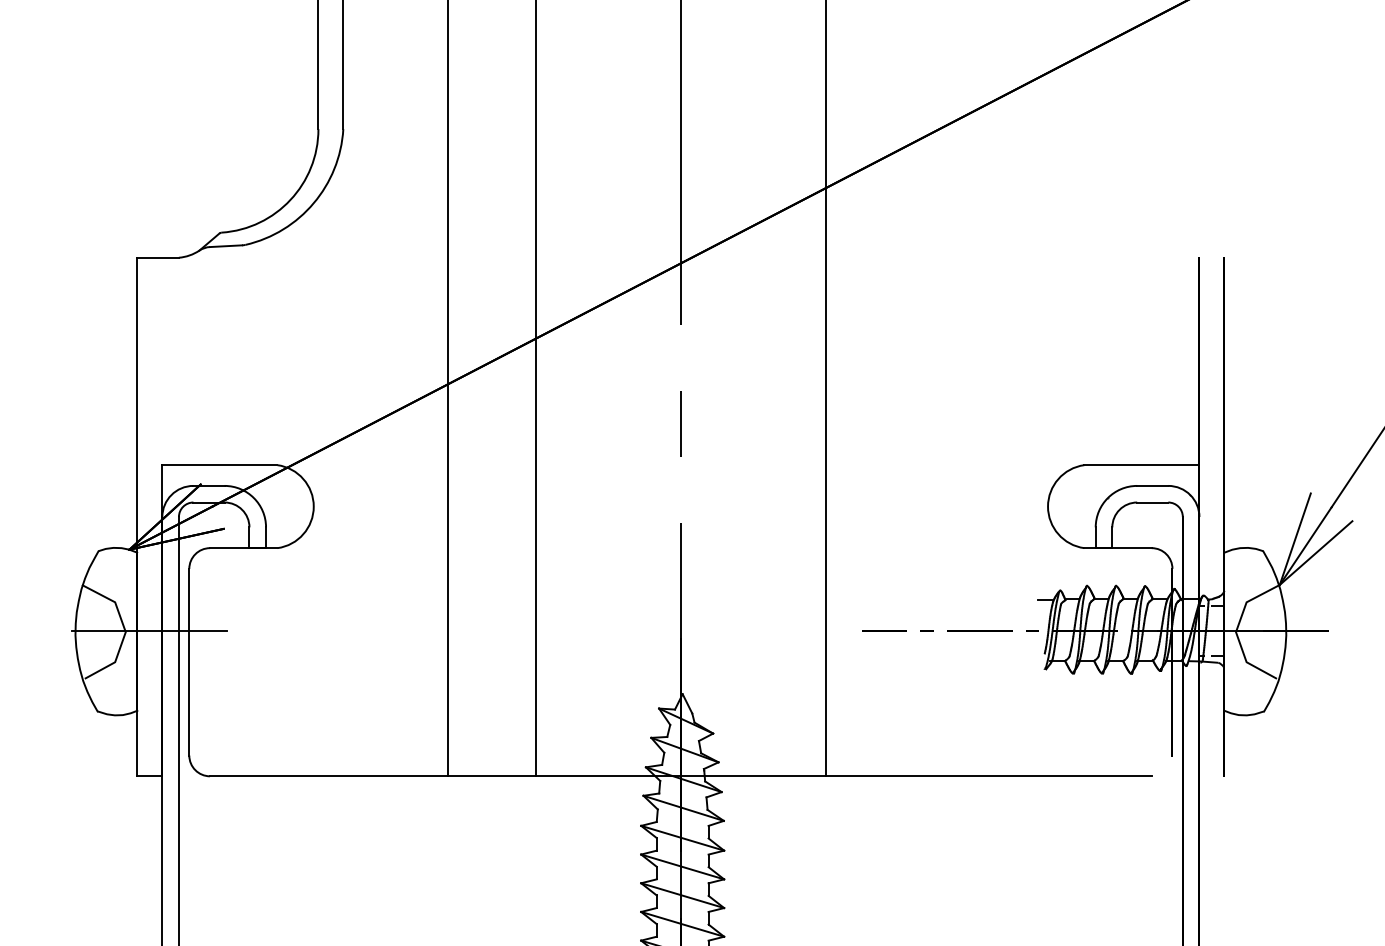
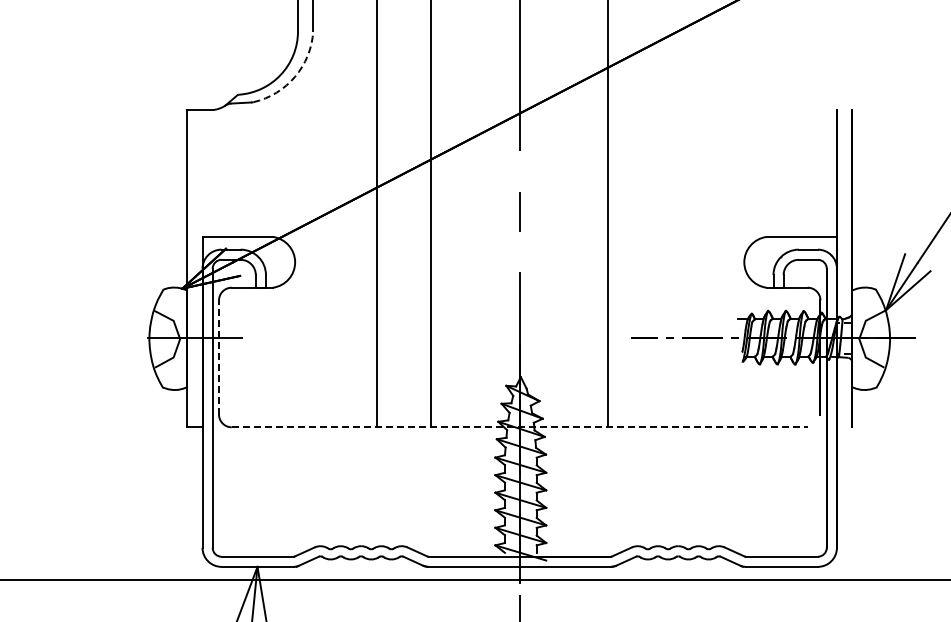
arc: (314, 202) -> (295, 76), solid -> dashed
line: (190, 662) -> (219, 357), solid -> dashed
line: (682, 776) -> (520, 427), solid -> dashed

